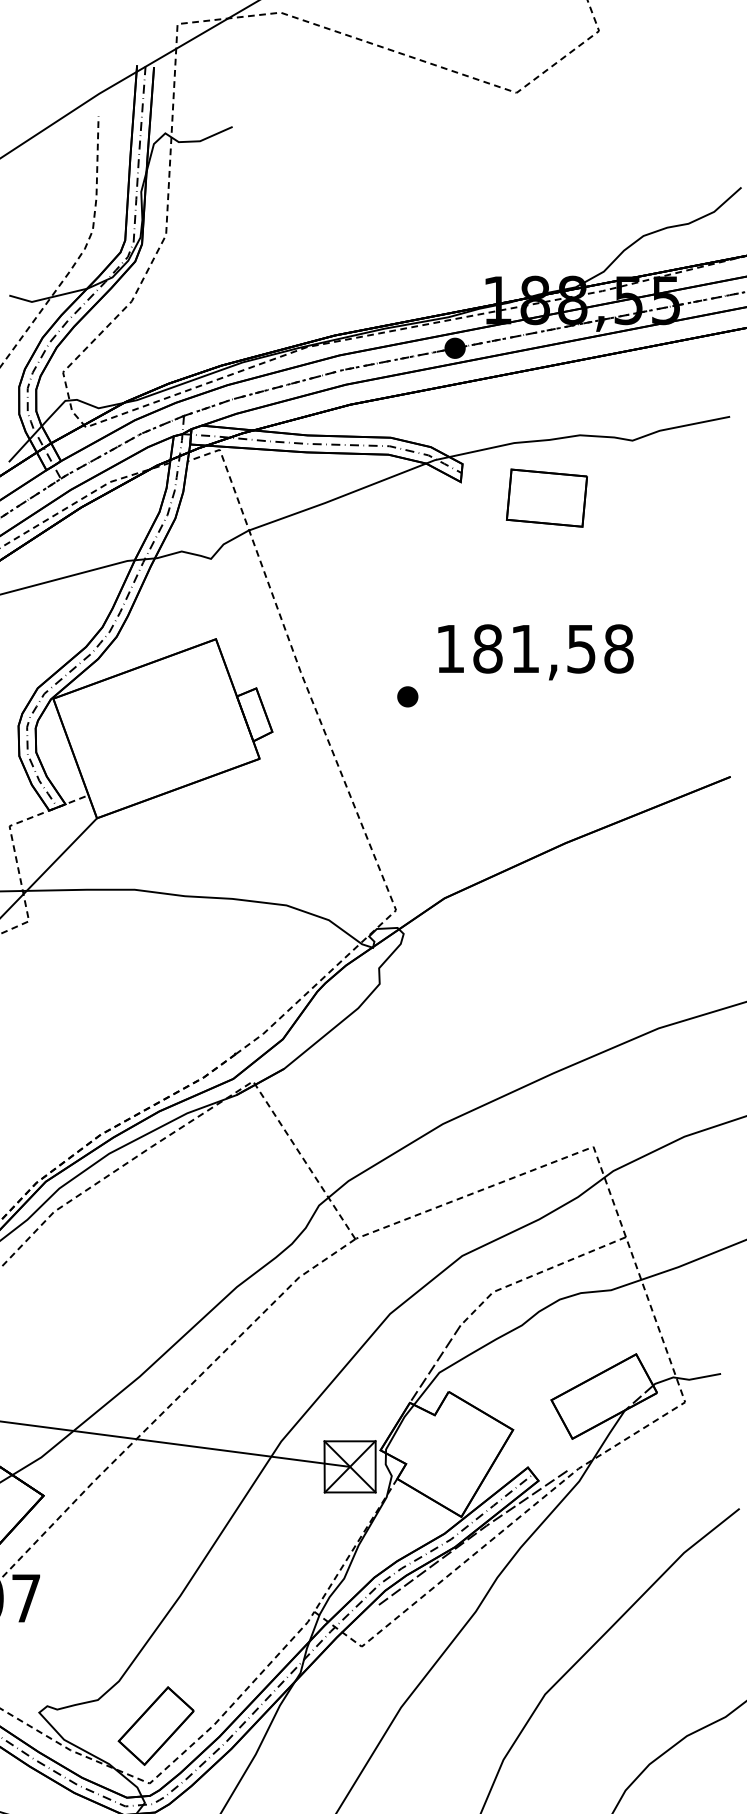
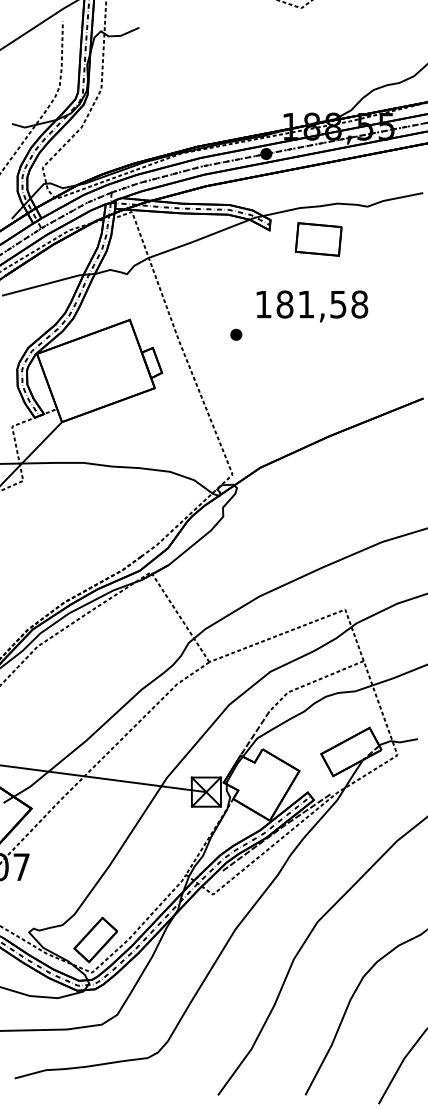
text: (536, 652) -> (312, 306), moved
part: (408, 696) -> (236, 334), moved

